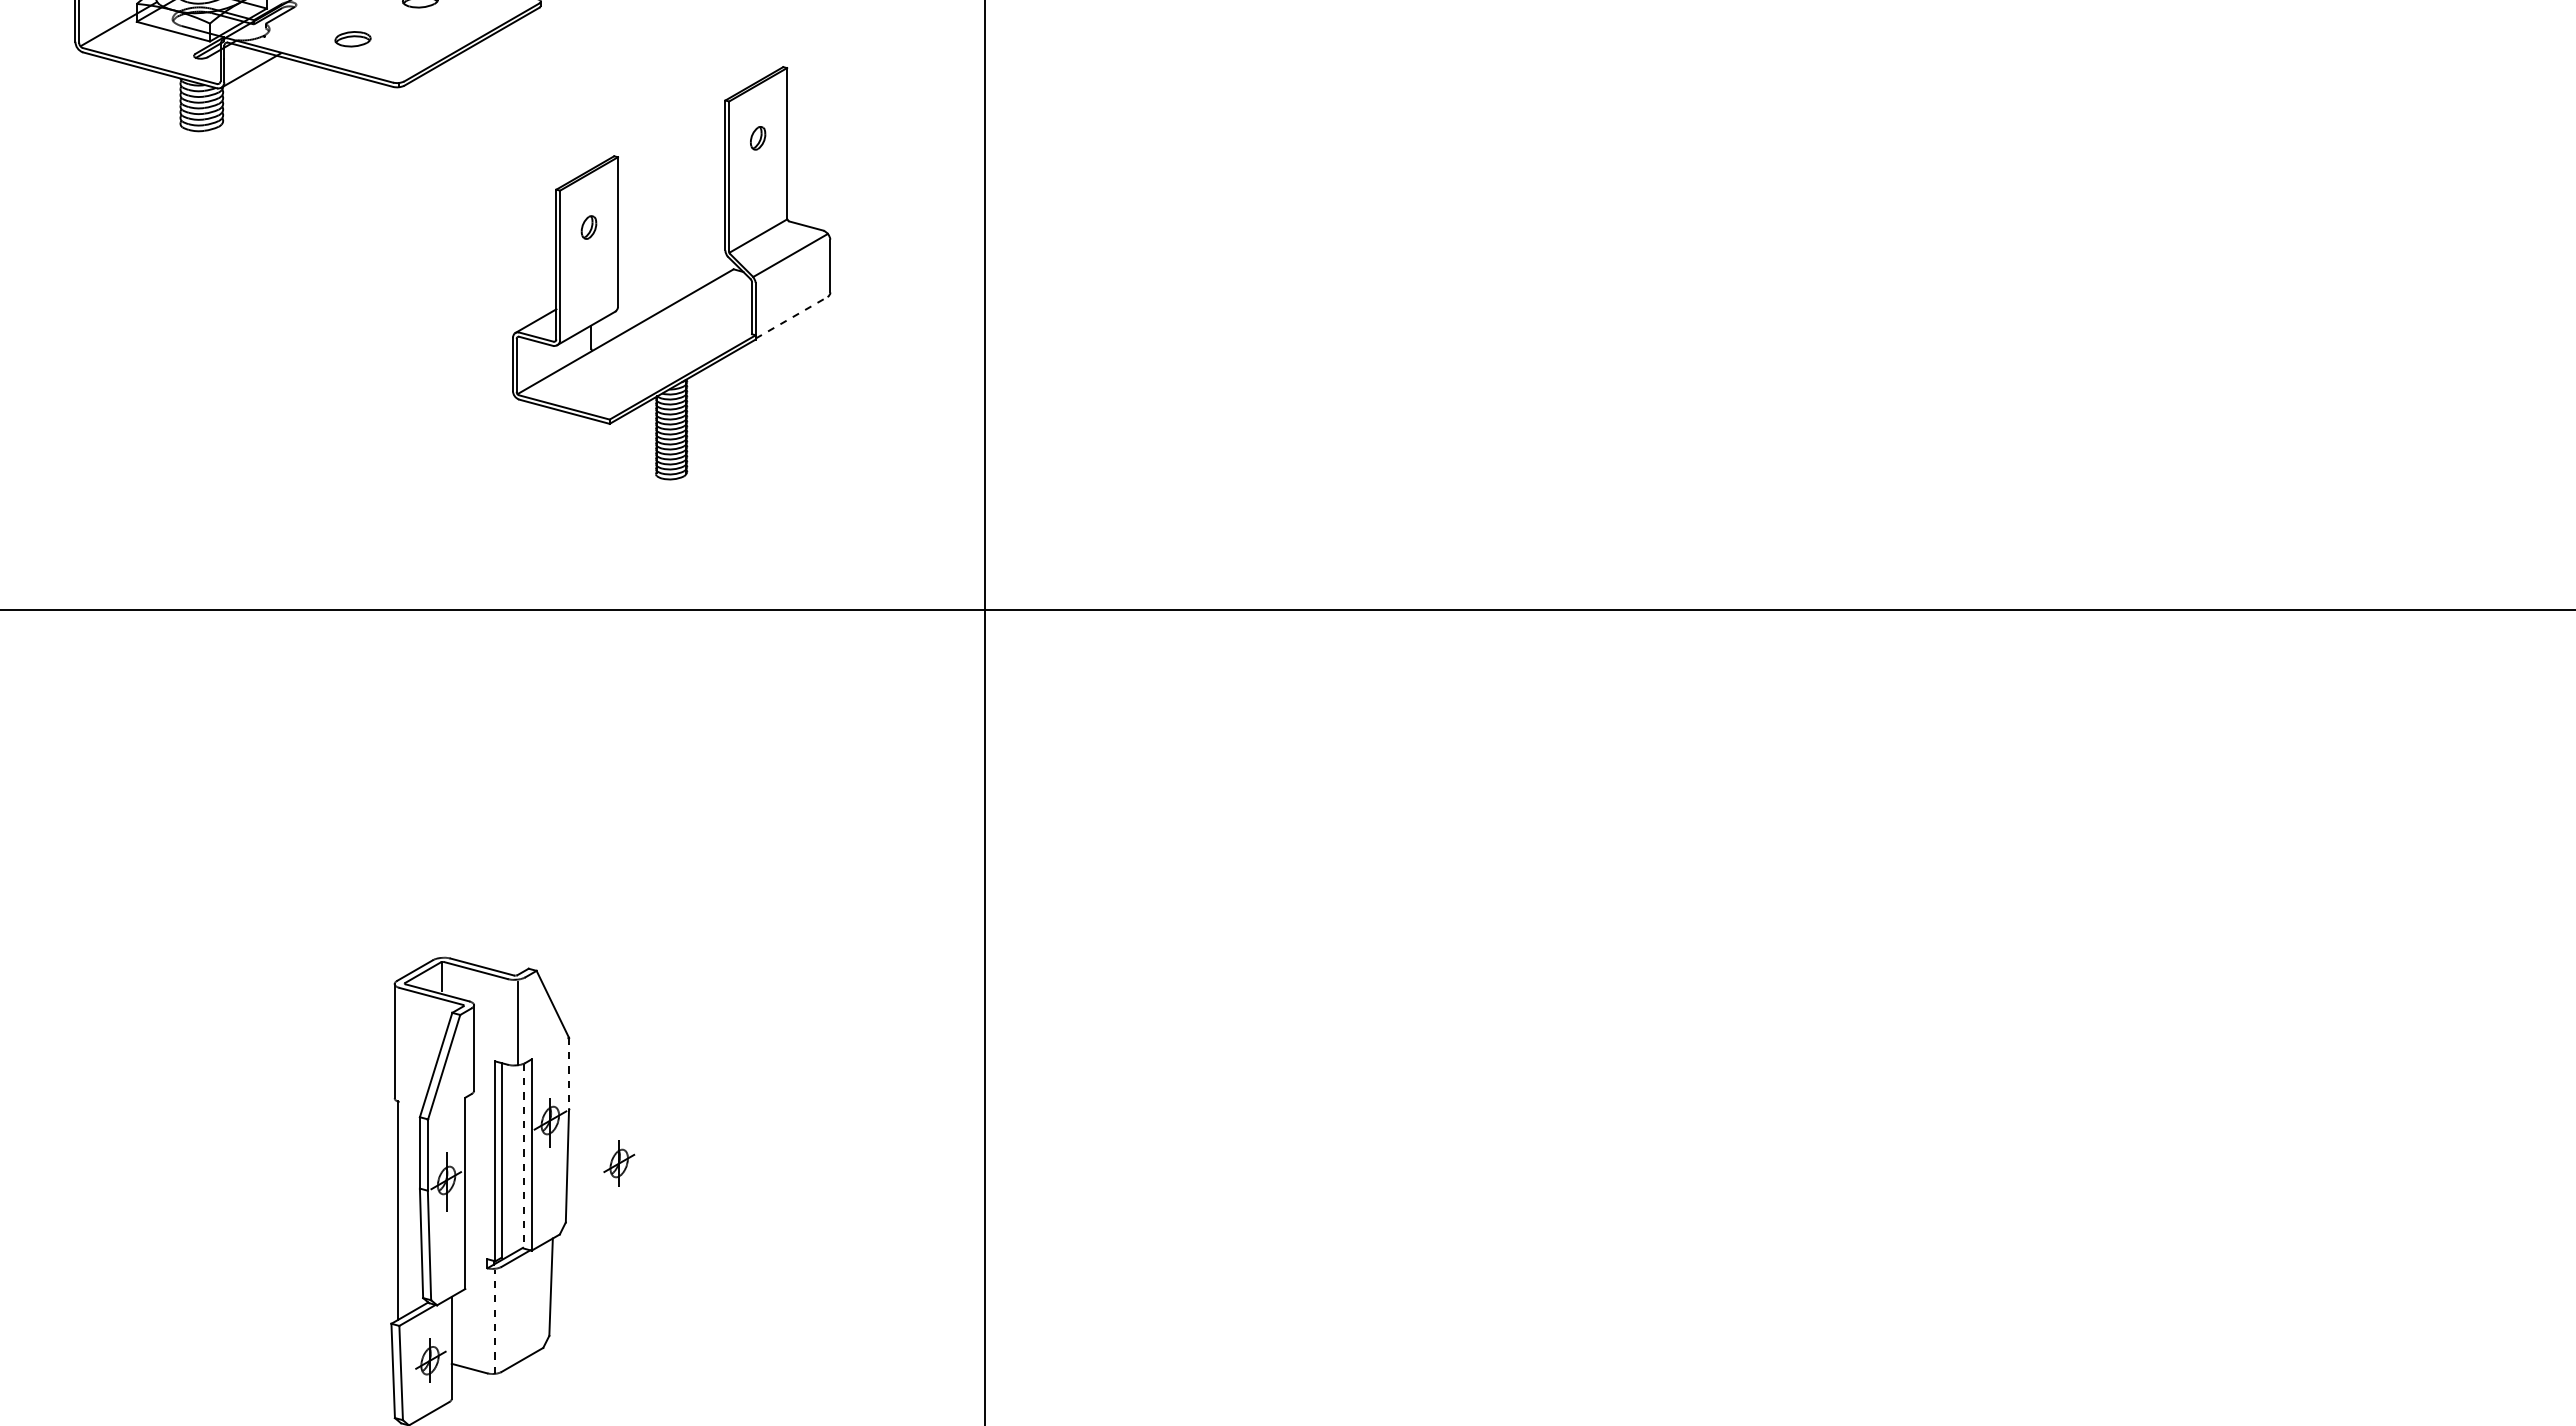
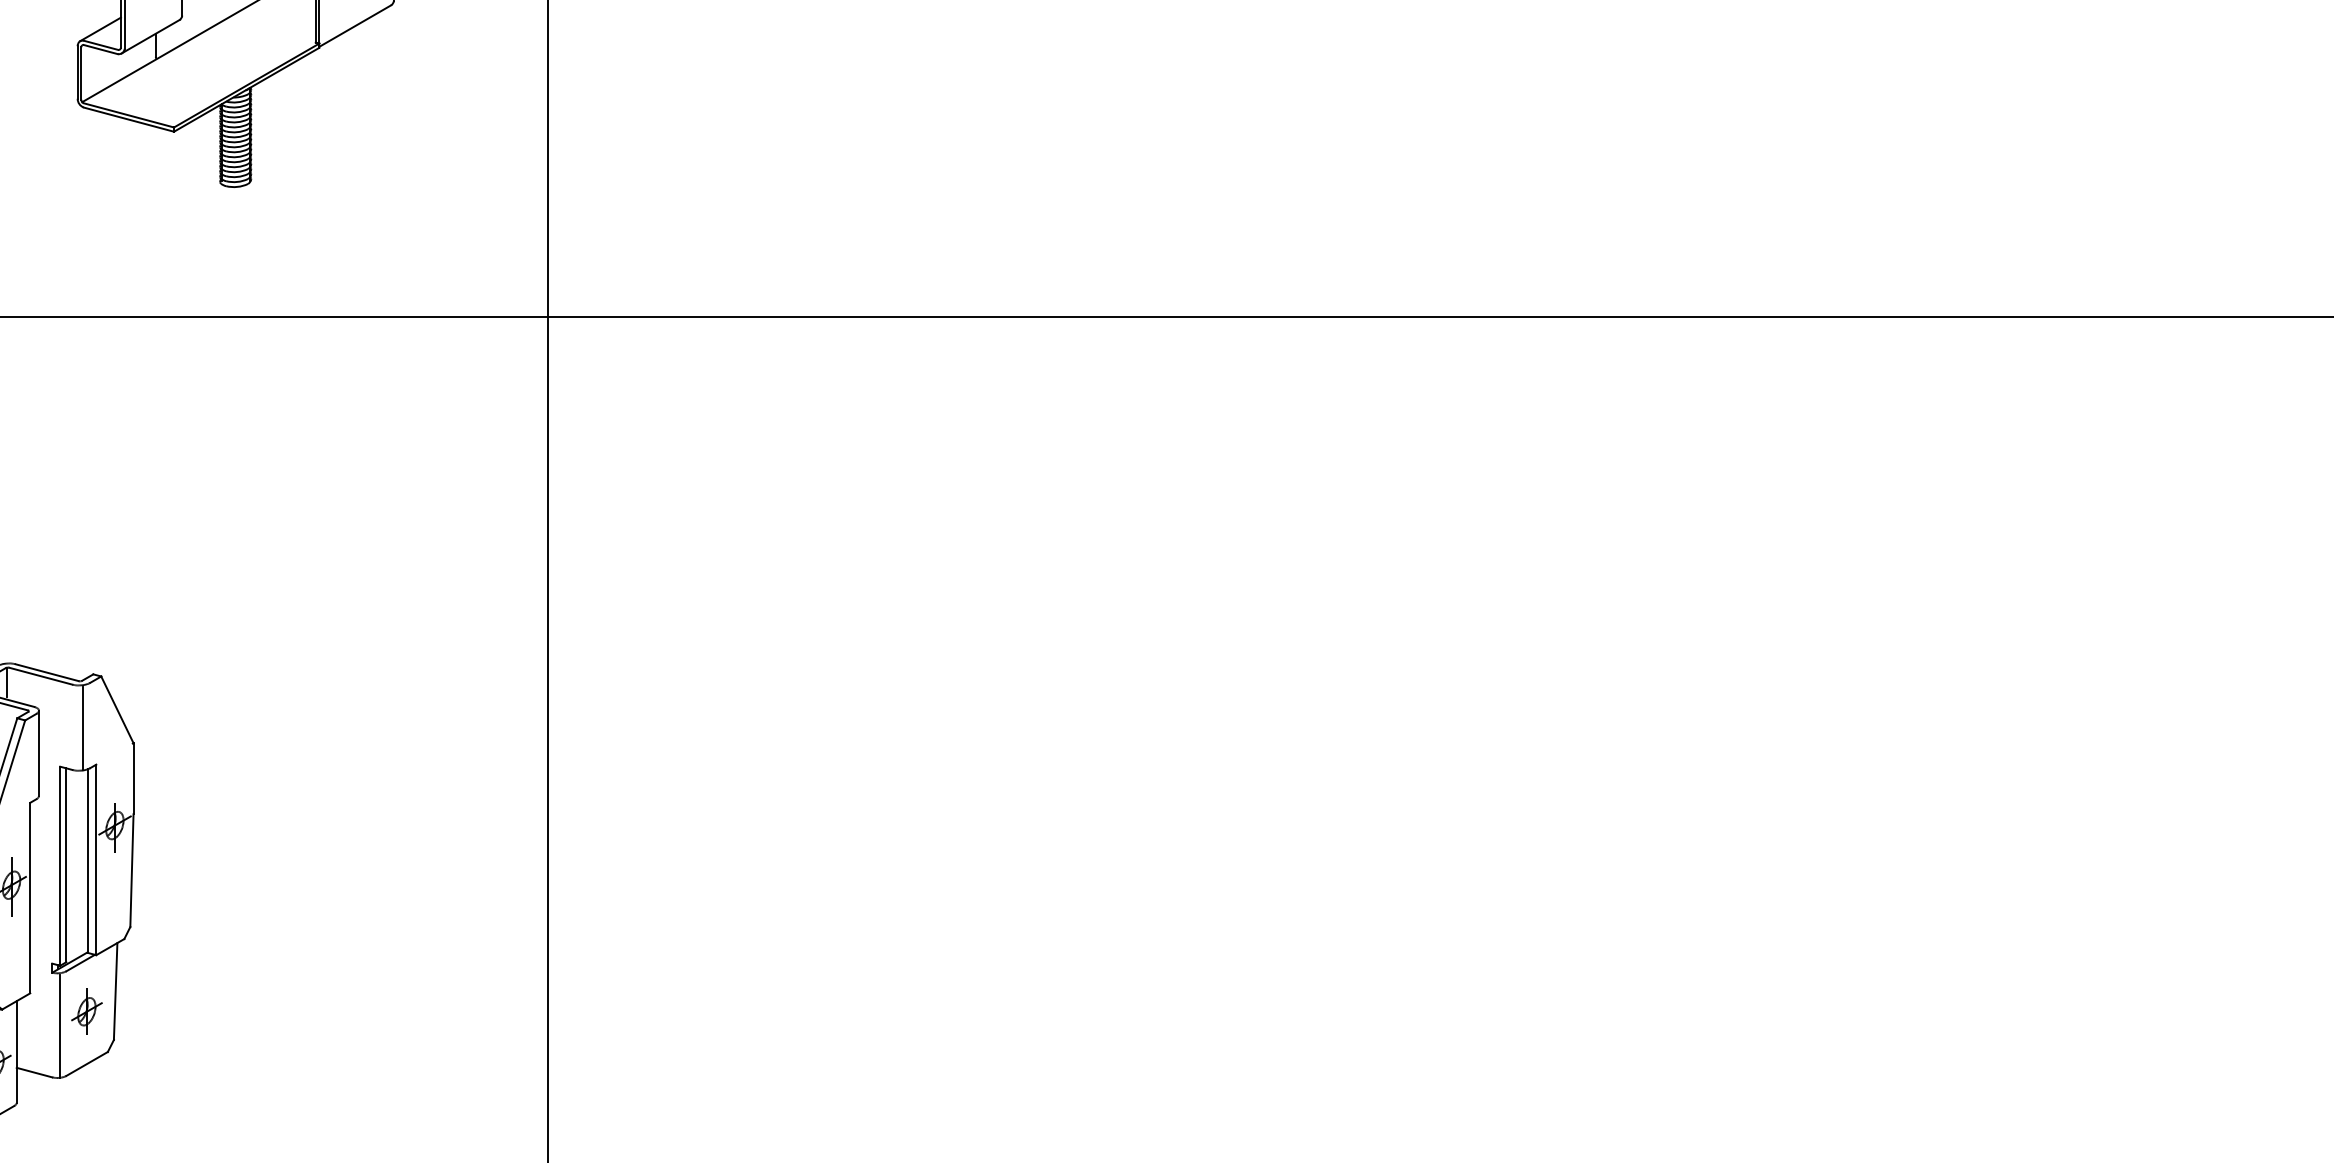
line: (791, 317) -> (355, 25), dashed -> solid
line: (569, 1073) -> (133, 778), dashed -> solid
line: (523, 1156) -> (88, 861), dashed -> solid
part: (619, 1163) -> (87, 1011), moved
line: (495, 1322) -> (60, 1026), dashed -> solid

